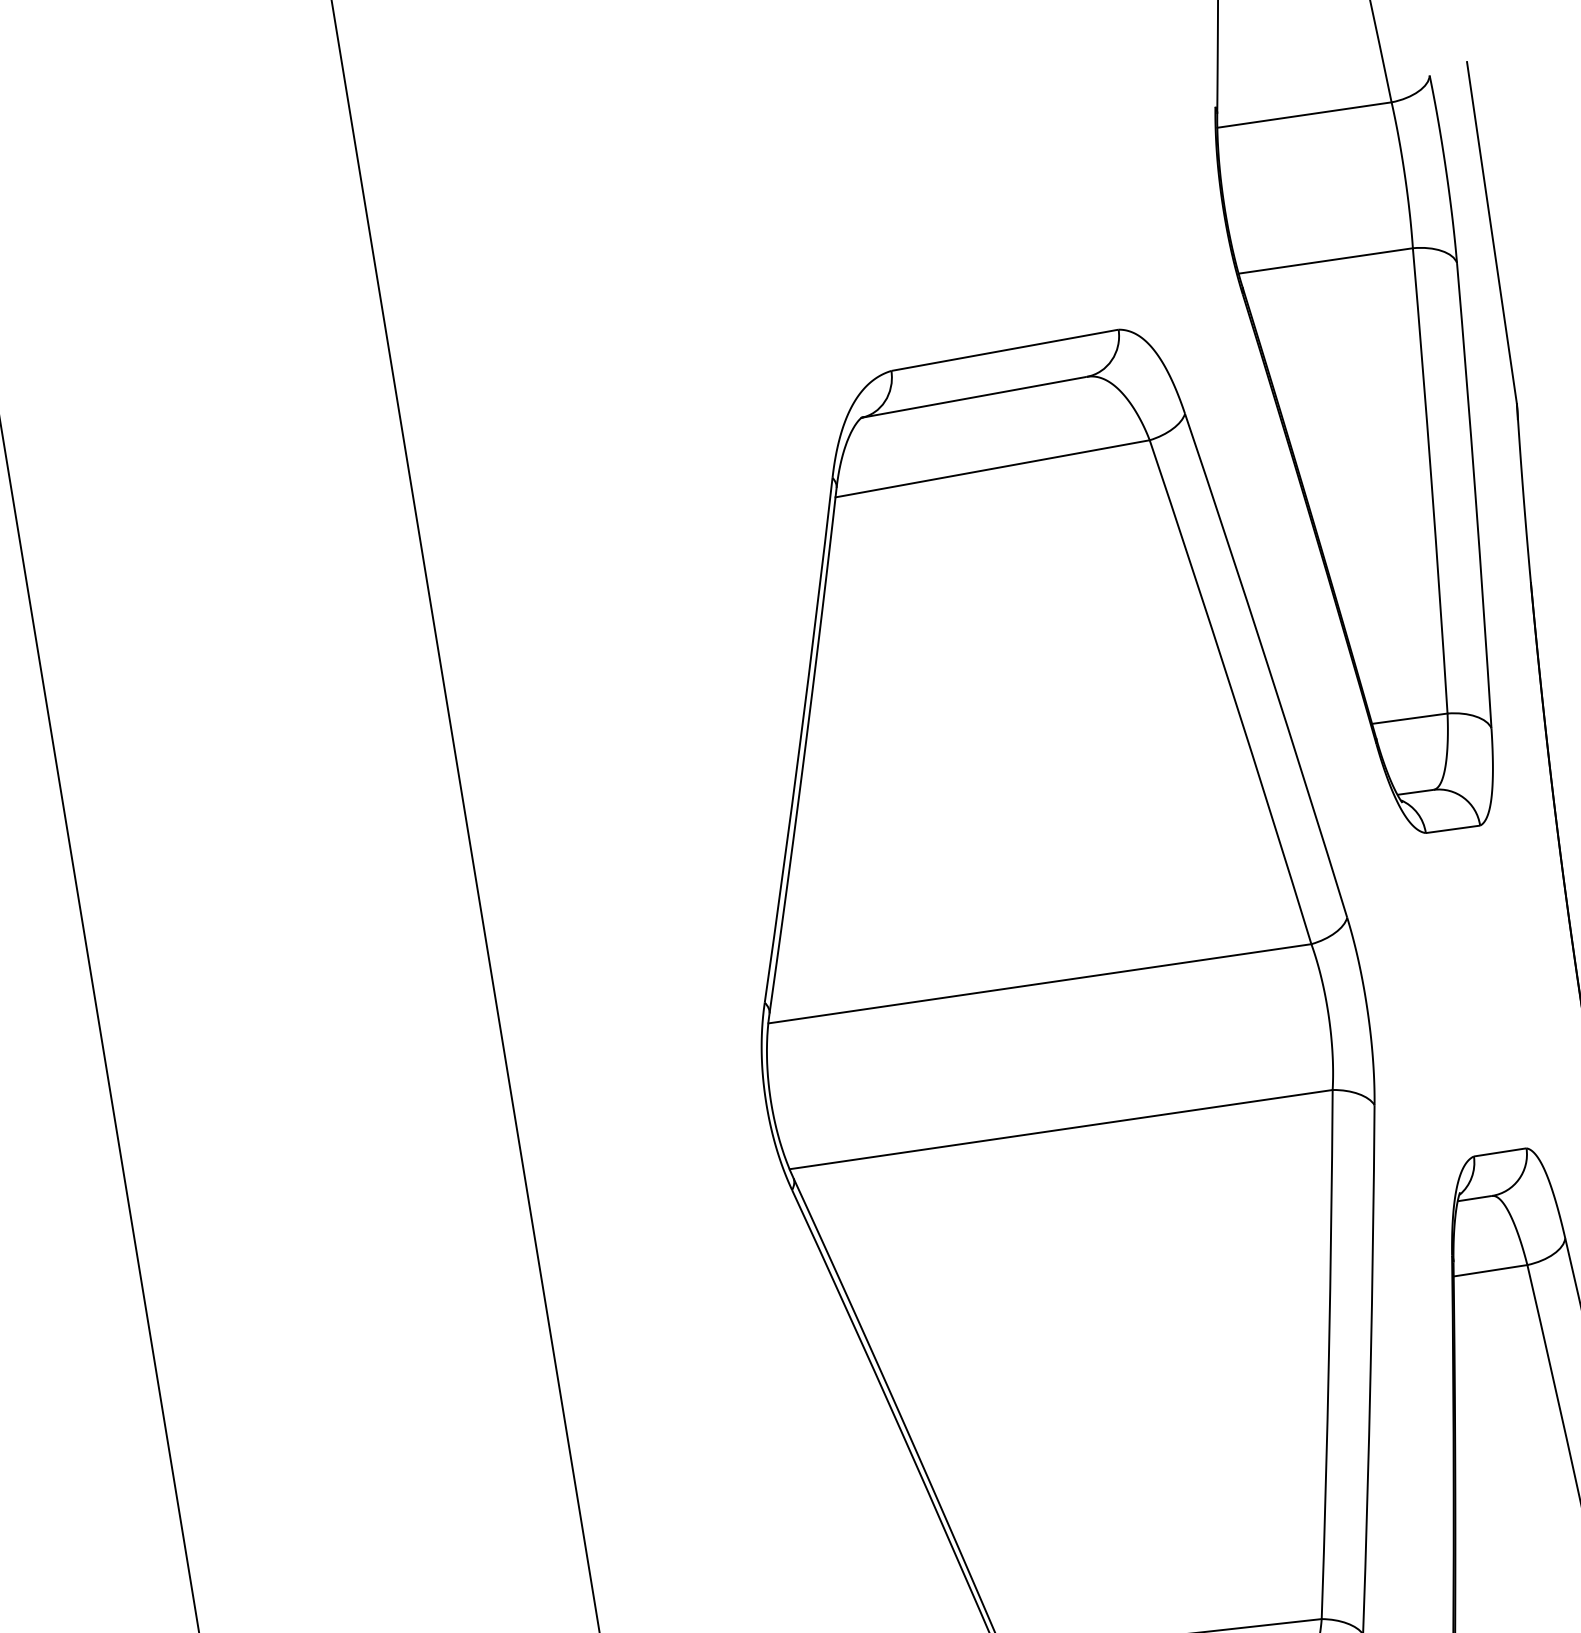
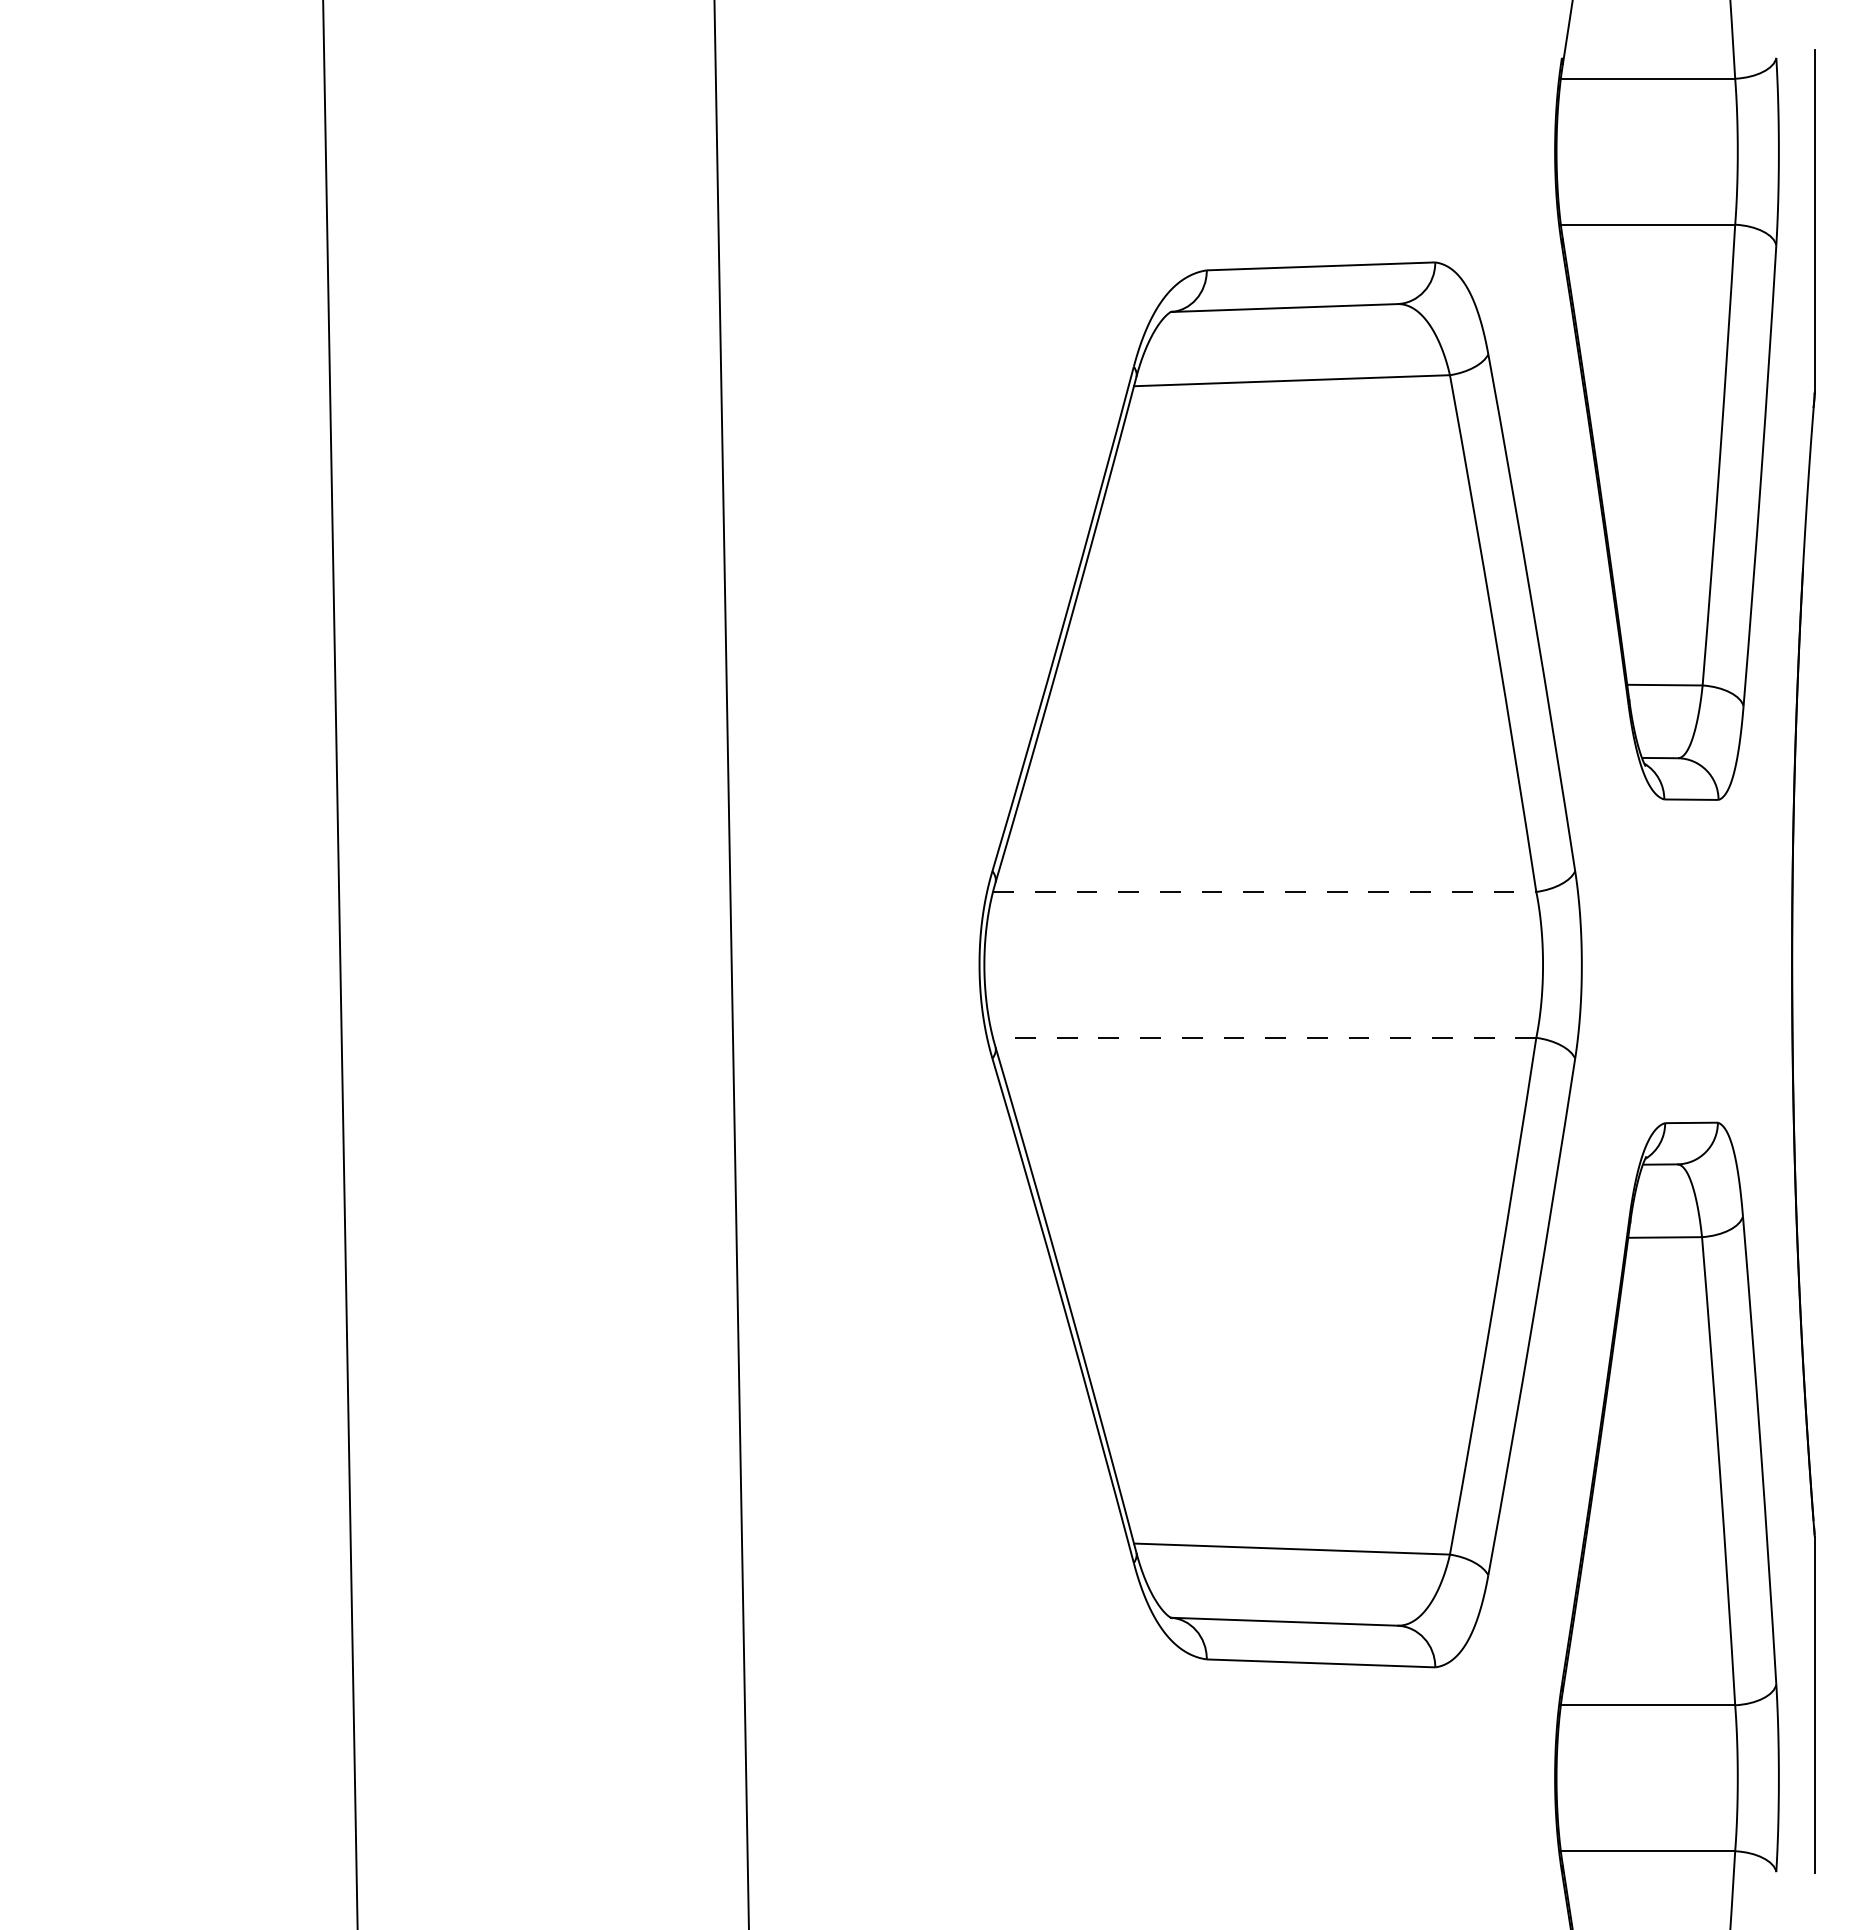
line: (1039, 983) -> (1264, 891), solid -> dashed
line: (1060, 1129) -> (1264, 1037), solid -> dashed

